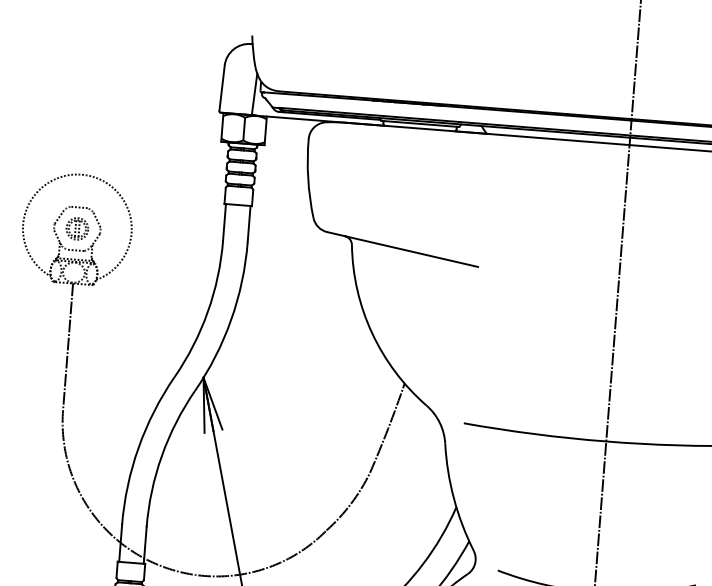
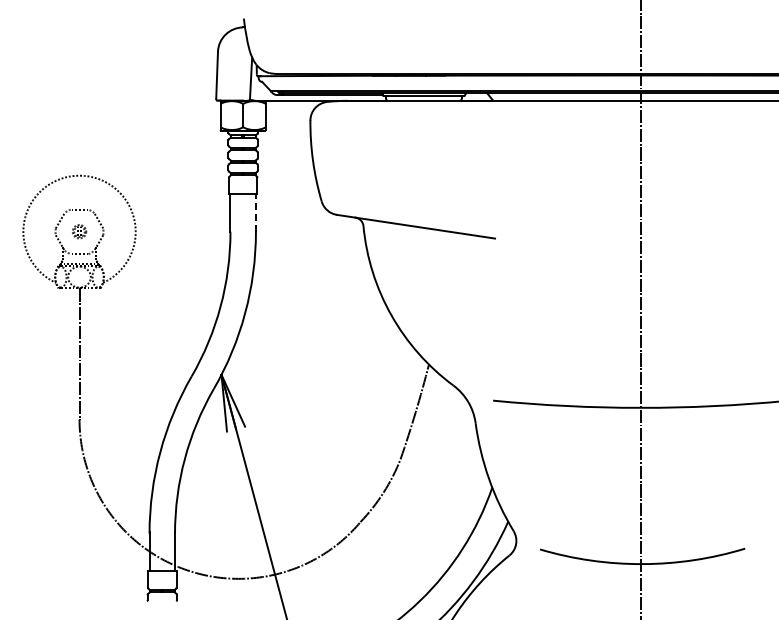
line: (248, 223) -> (255, 212), solid -> dashed
part: (77, 228) -> (79, 231), size x0.6

